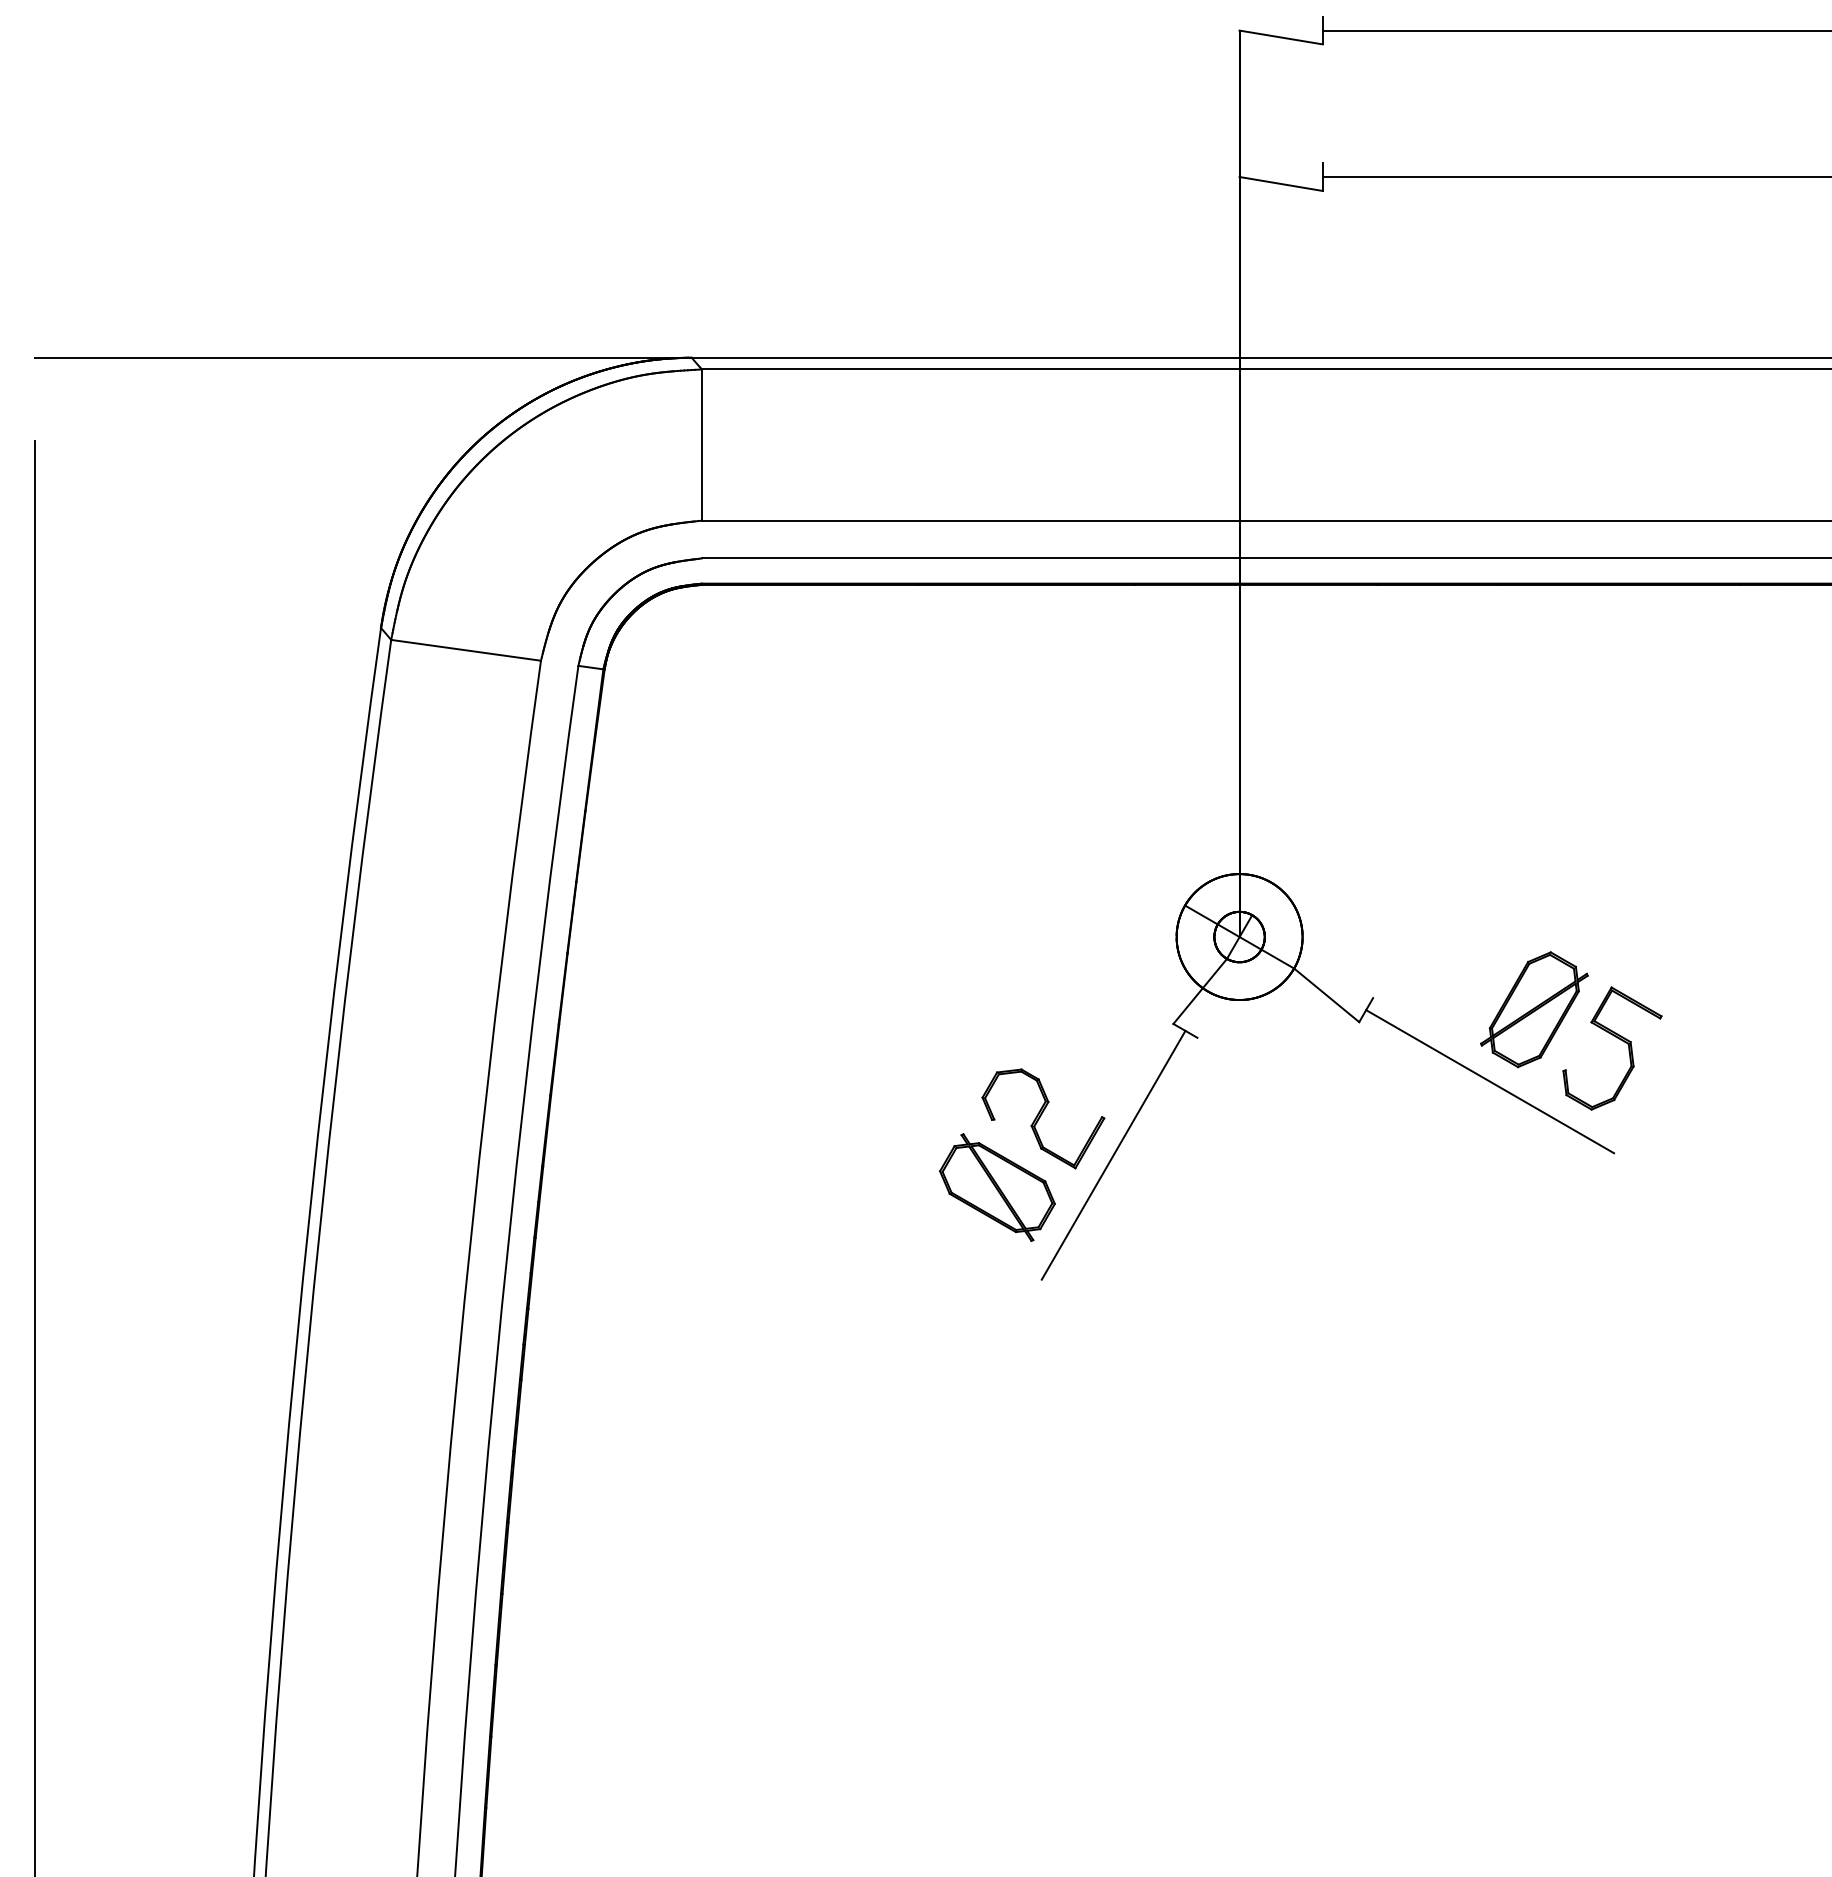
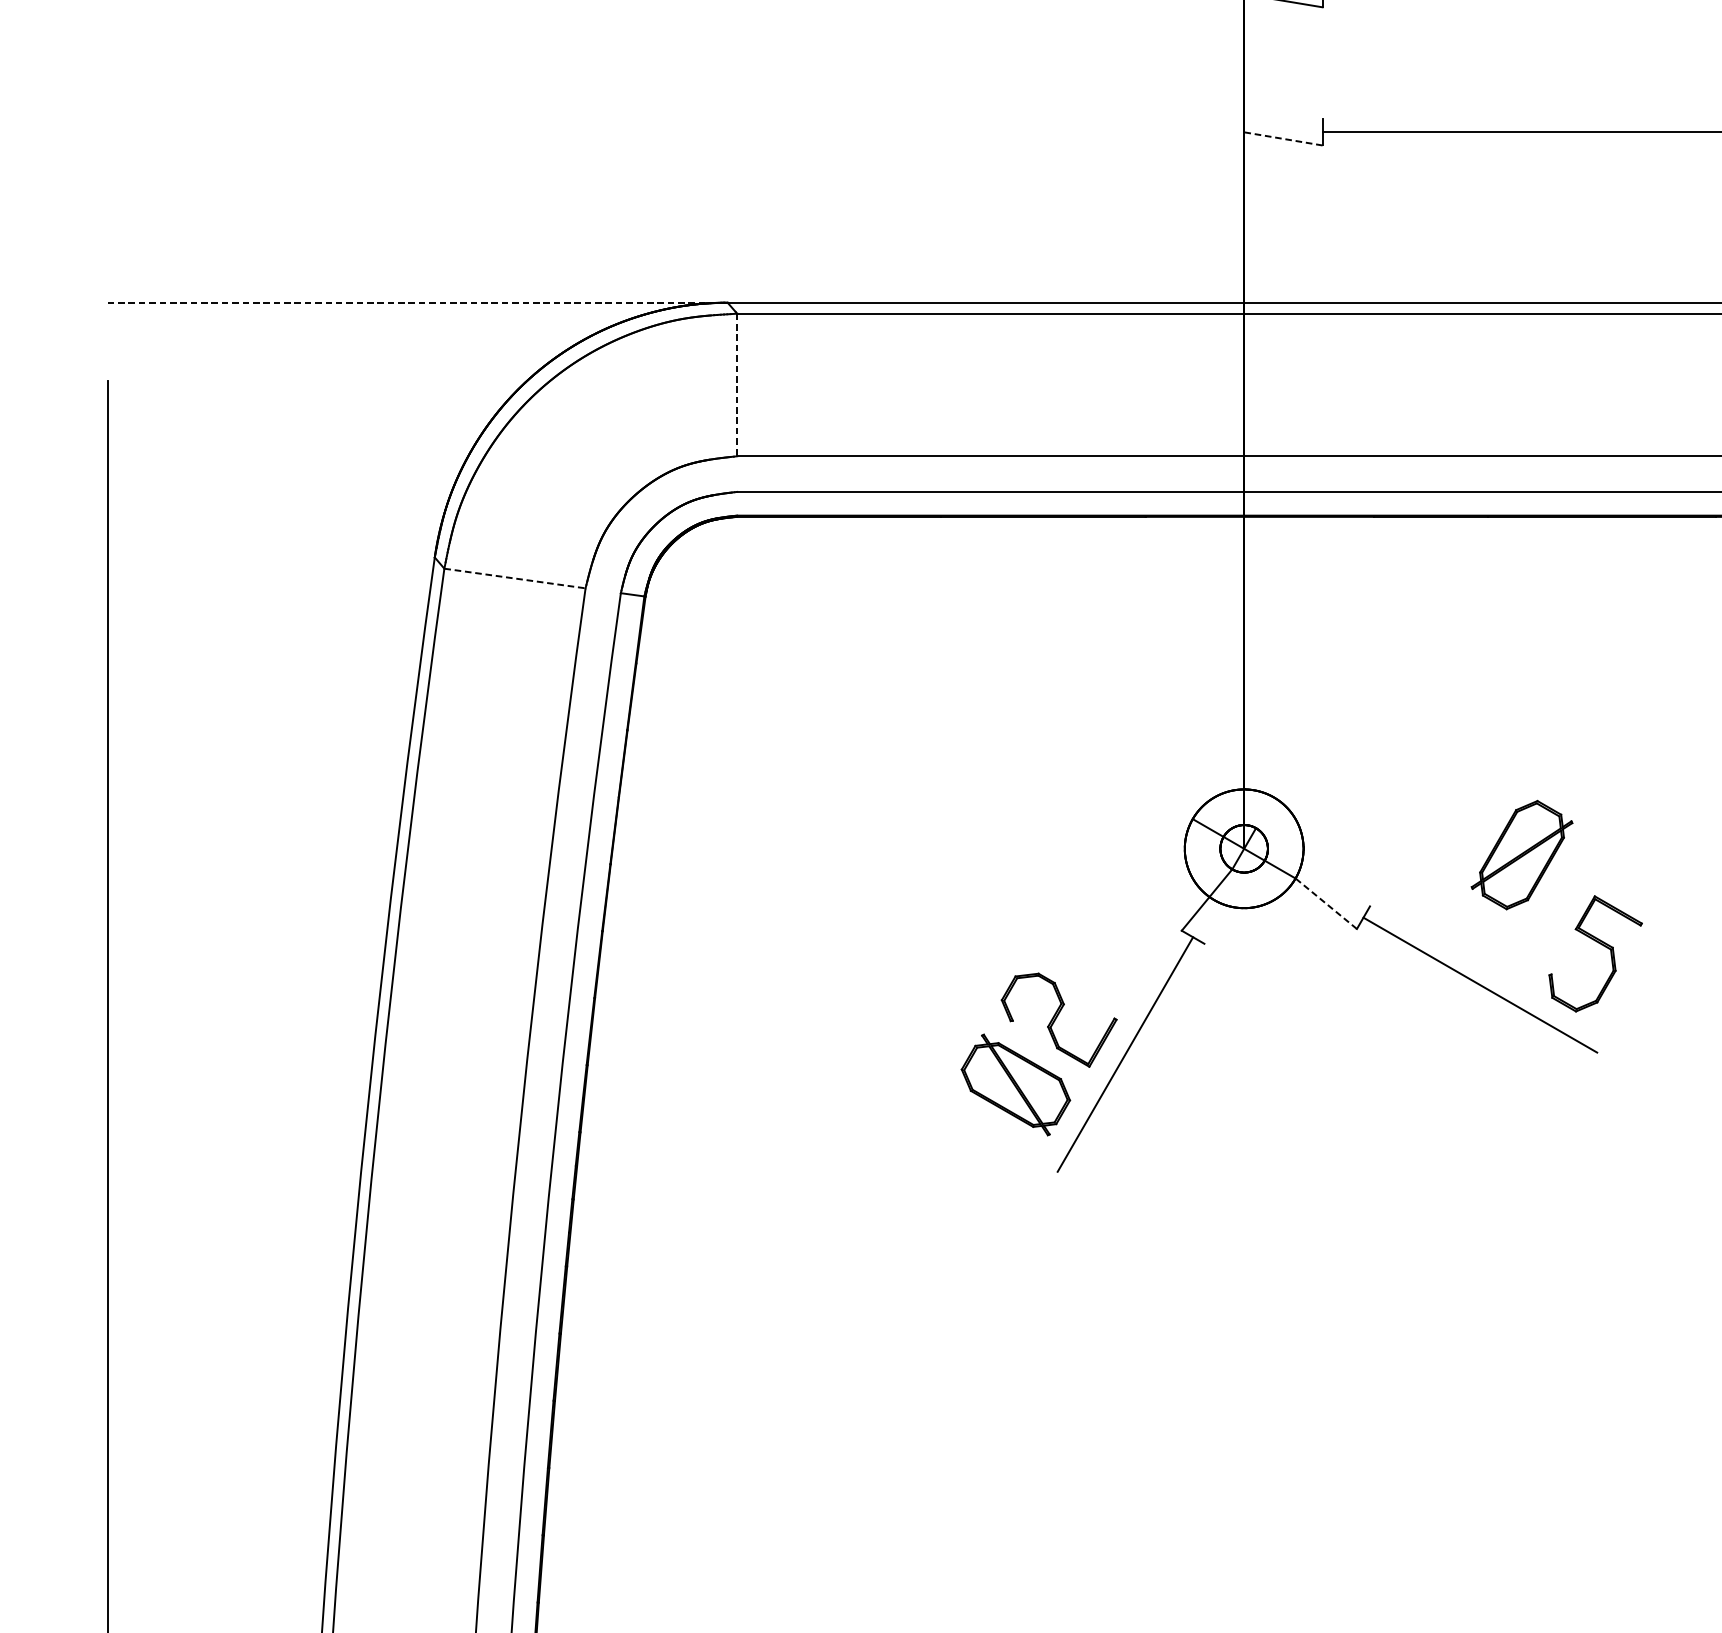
line: (1280, 183) -> (1282, 138), solid -> dashed
line: (362, 357) -> (417, 302), solid -> dashed
line: (701, 445) -> (736, 385), solid -> dashed
line: (466, 650) -> (515, 578), solid -> dashed
line: (1326, 995) -> (1326, 903), solid -> dashed
part: (1534, 1009) -> (1522, 854), moved

